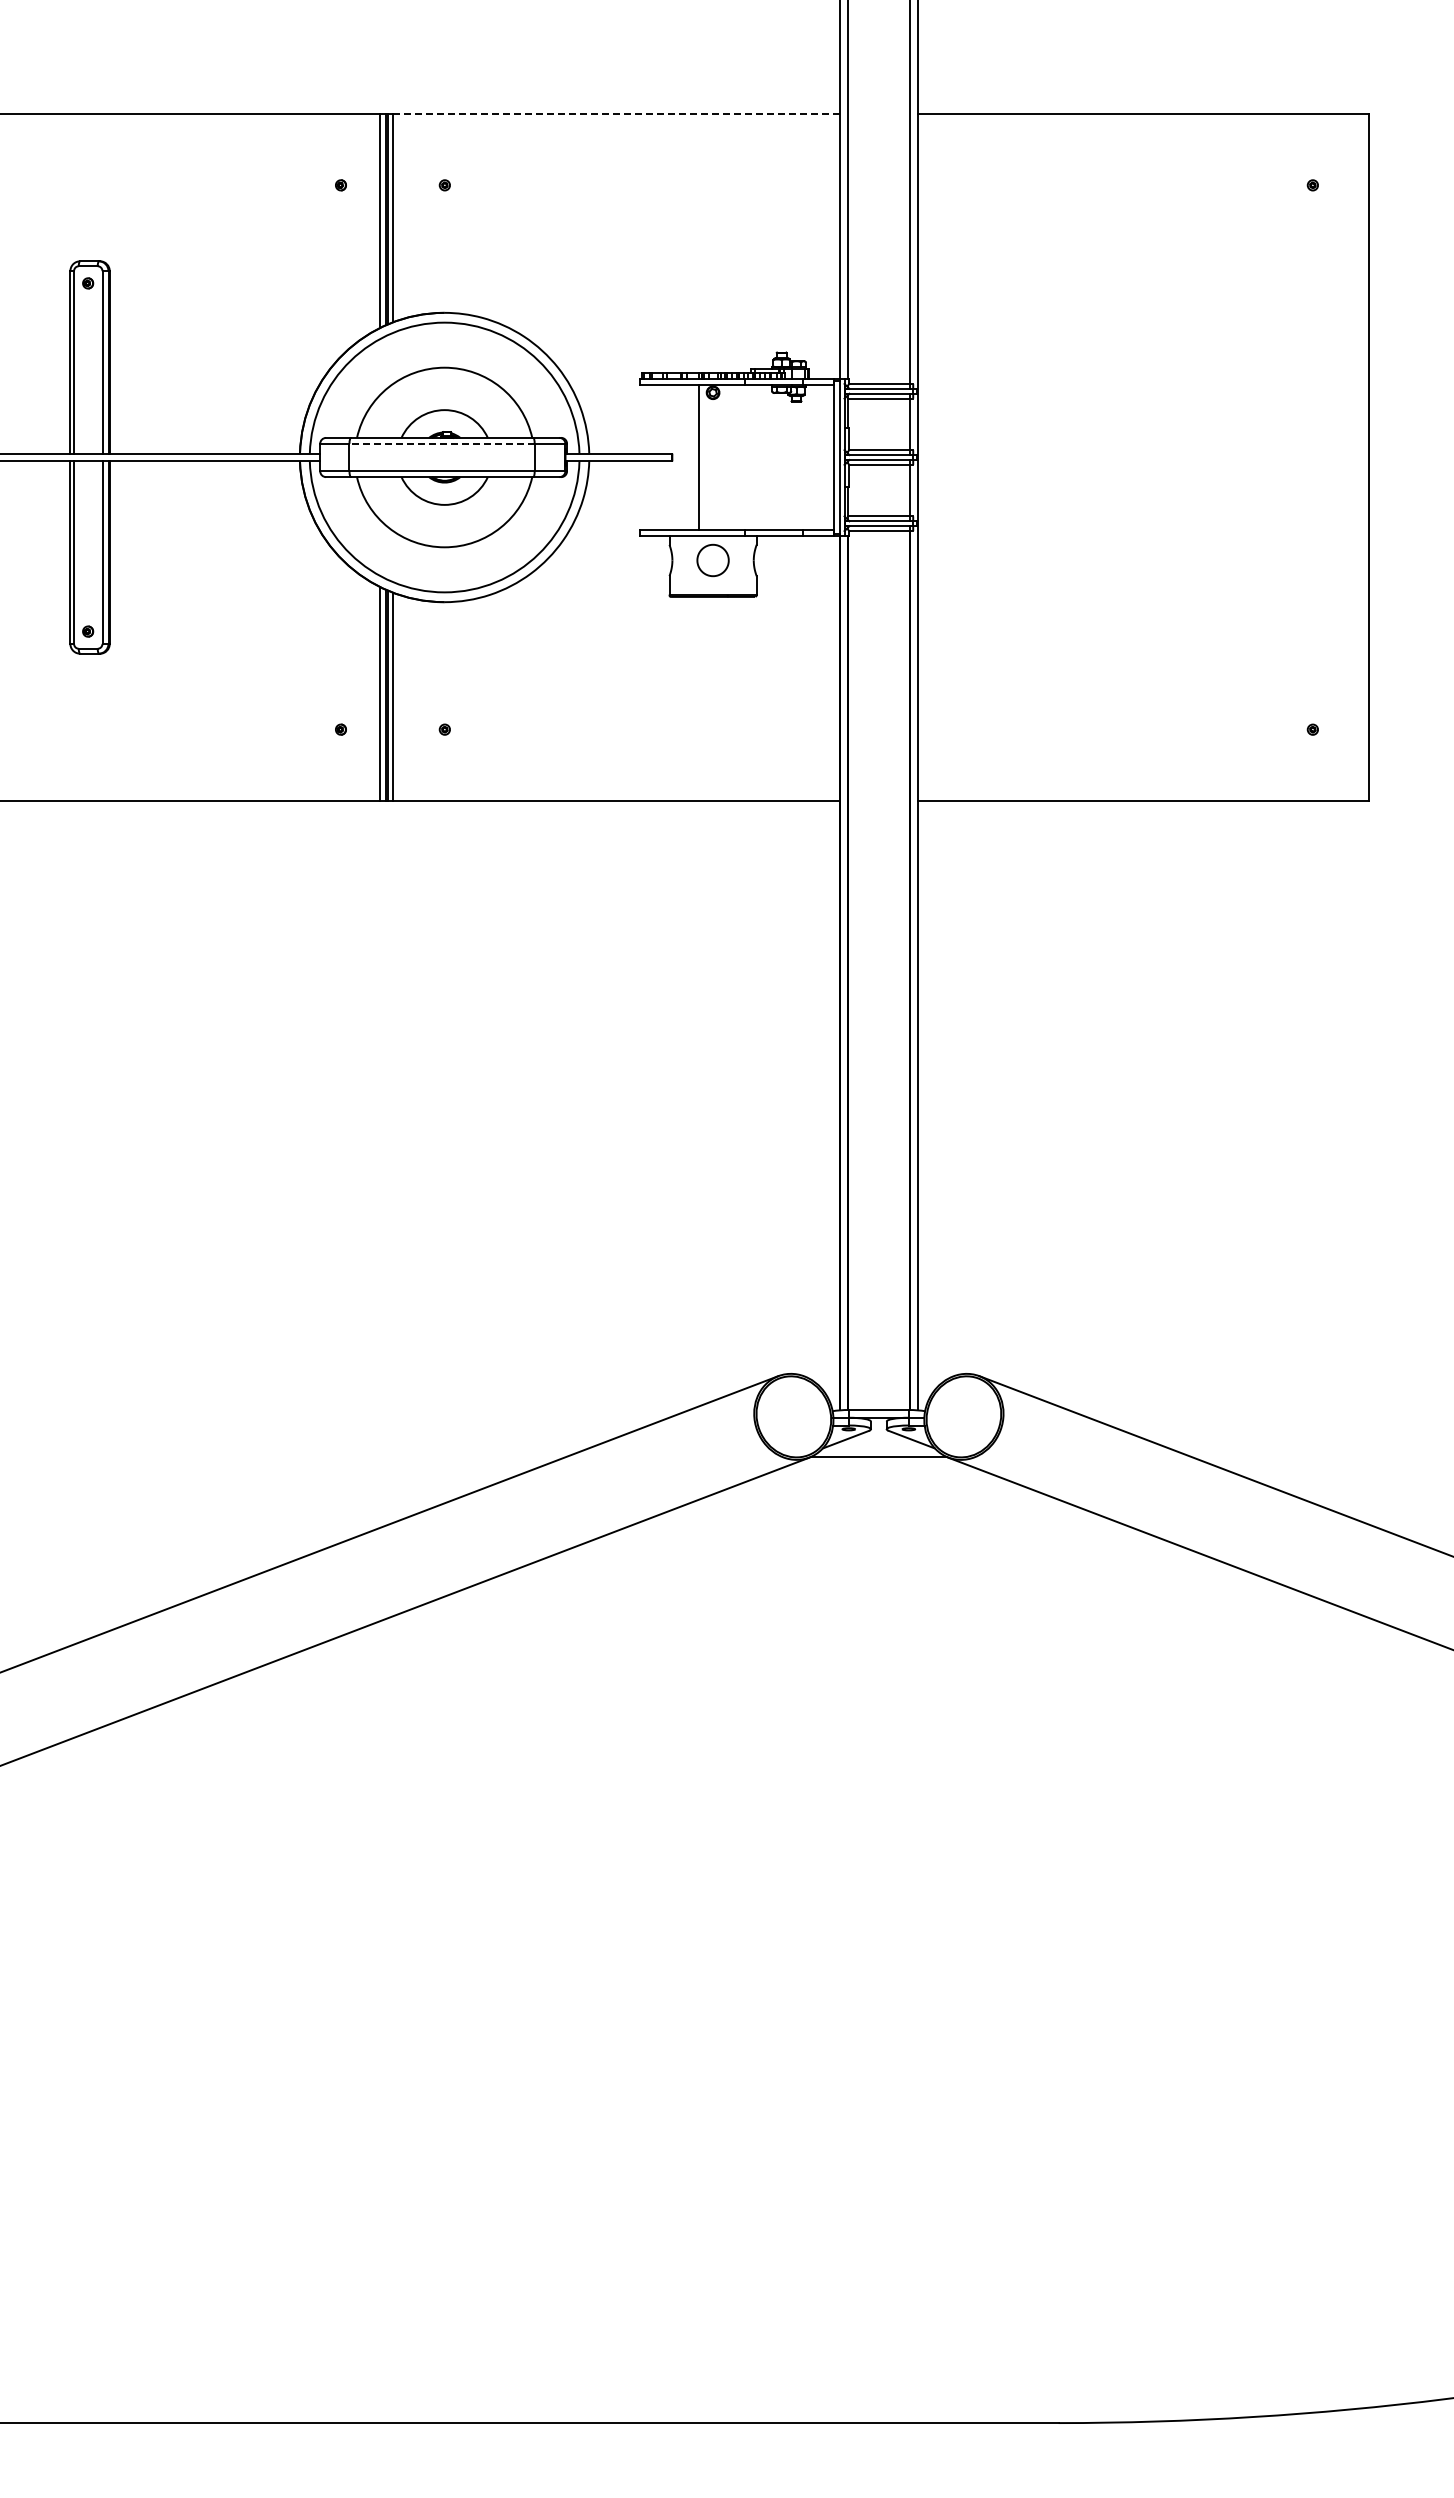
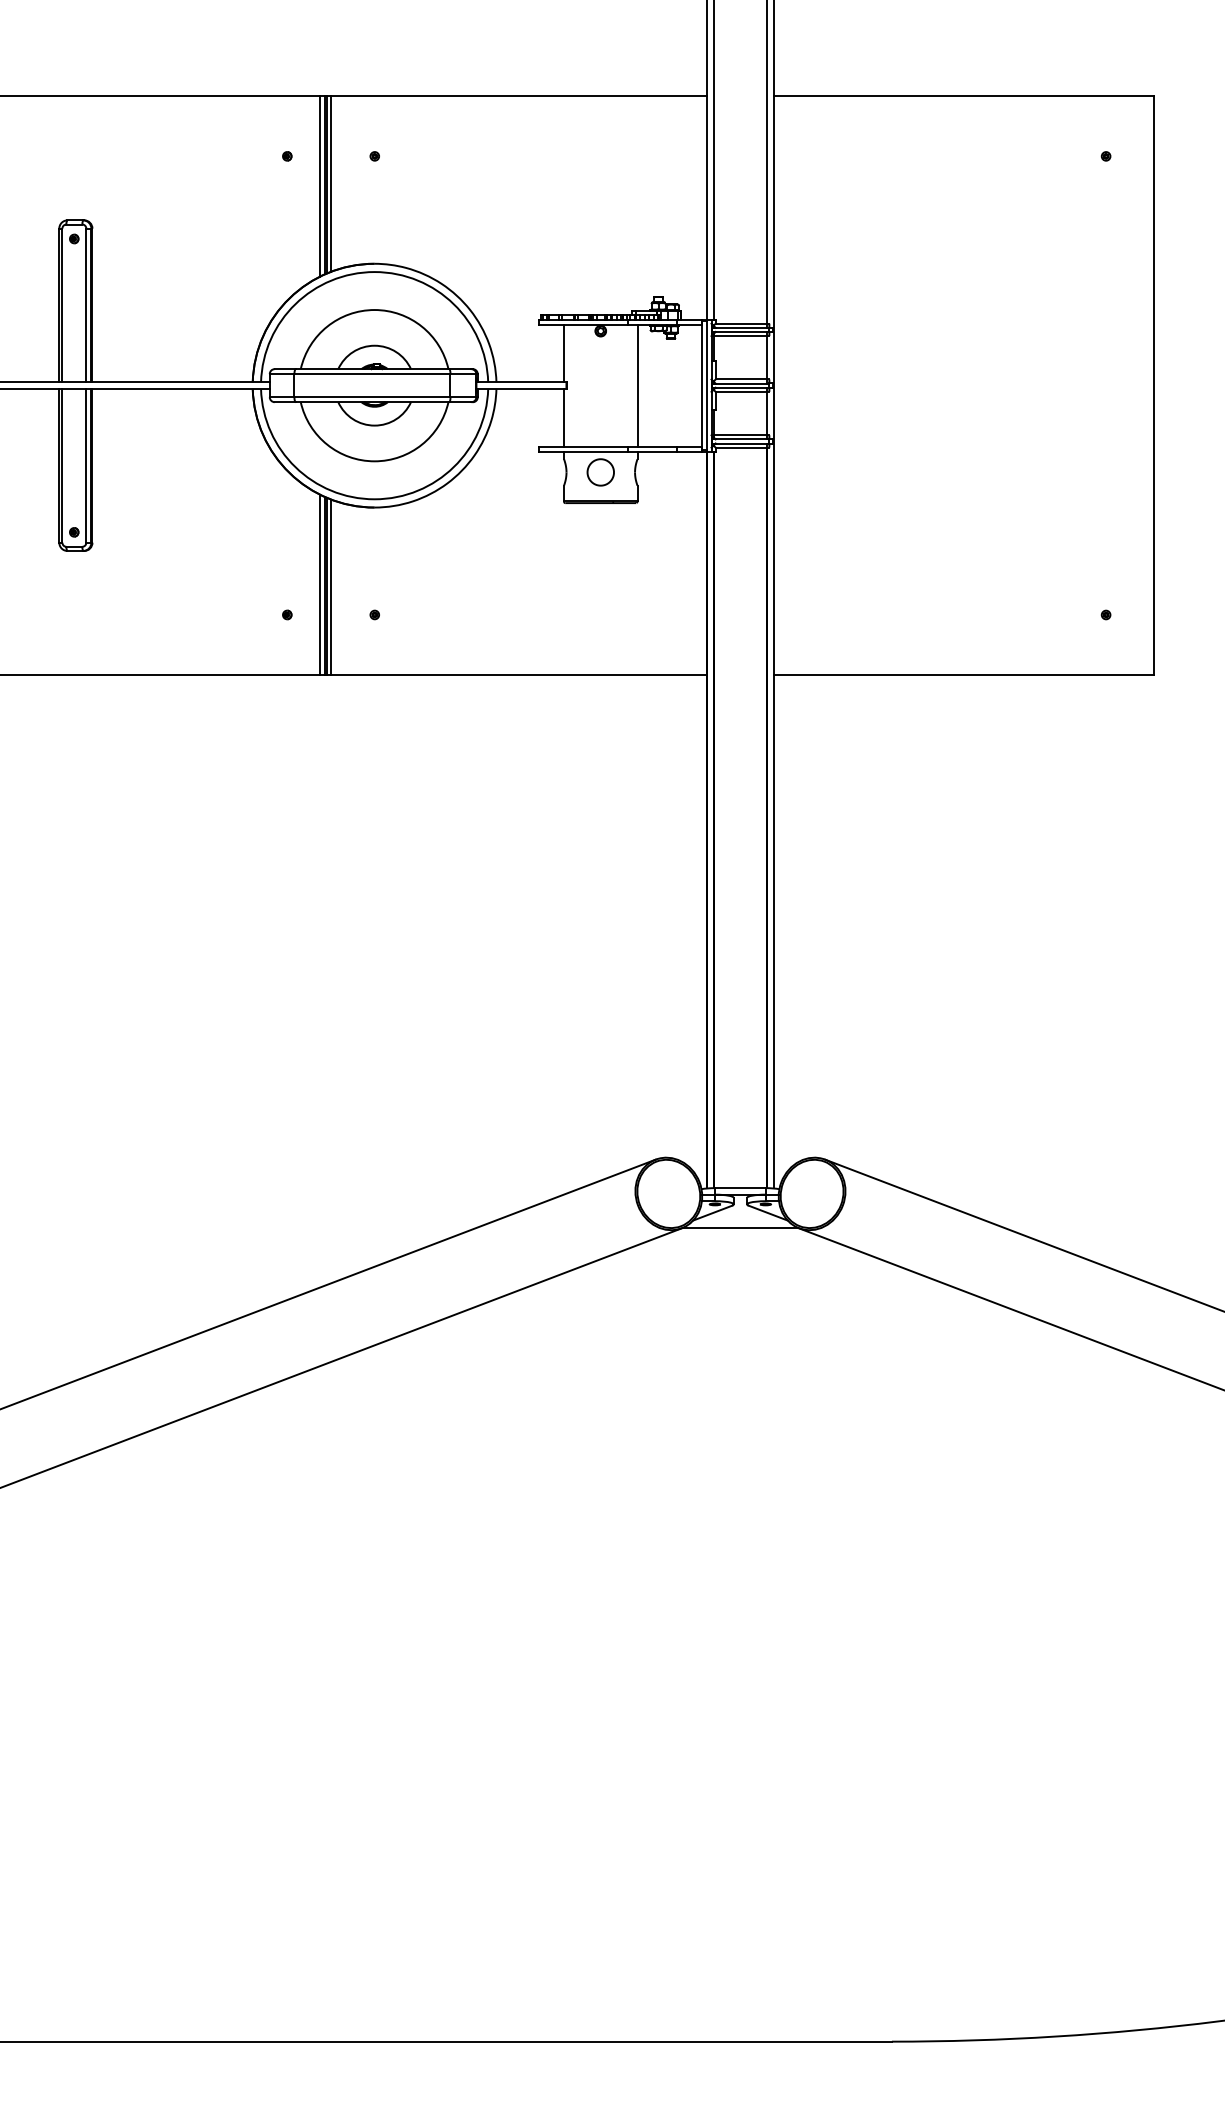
line: (617, 114) -> (520, 96), dashed -> solid
line: (669, 418) -> (564, 352), added
line: (442, 443) -> (372, 373), dashed -> solid
line: (698, 457) -> (637, 385), moved
line: (669, 495) -> (564, 417), added

